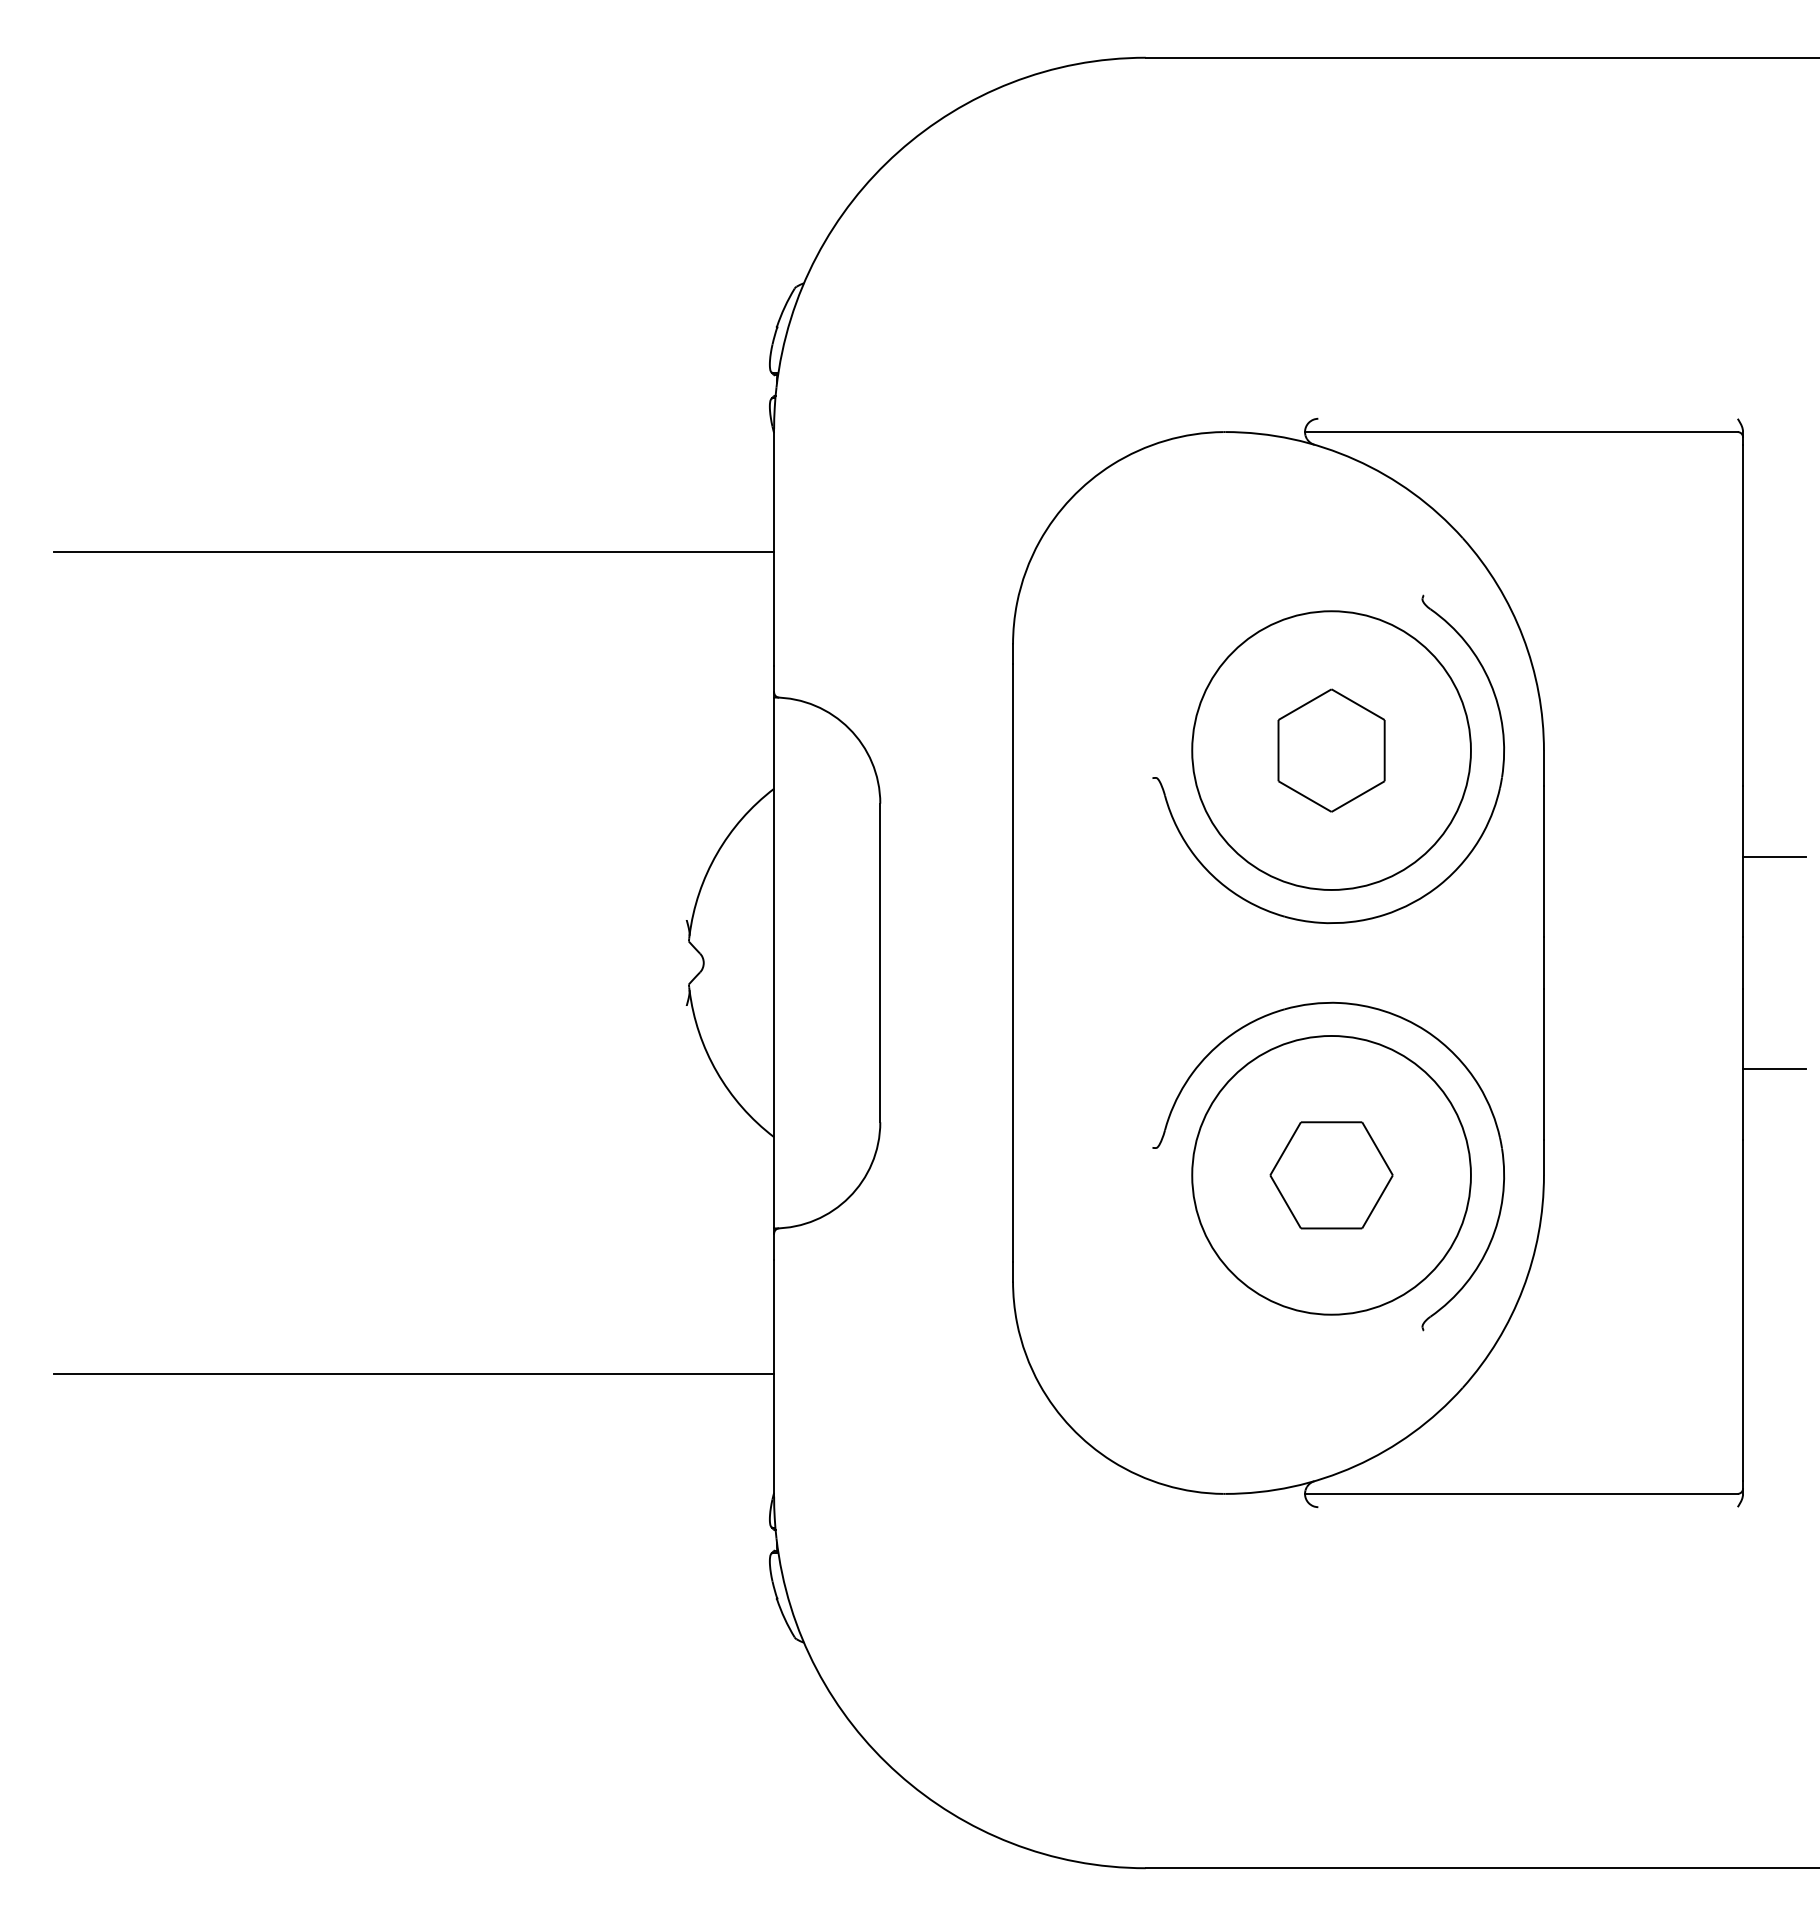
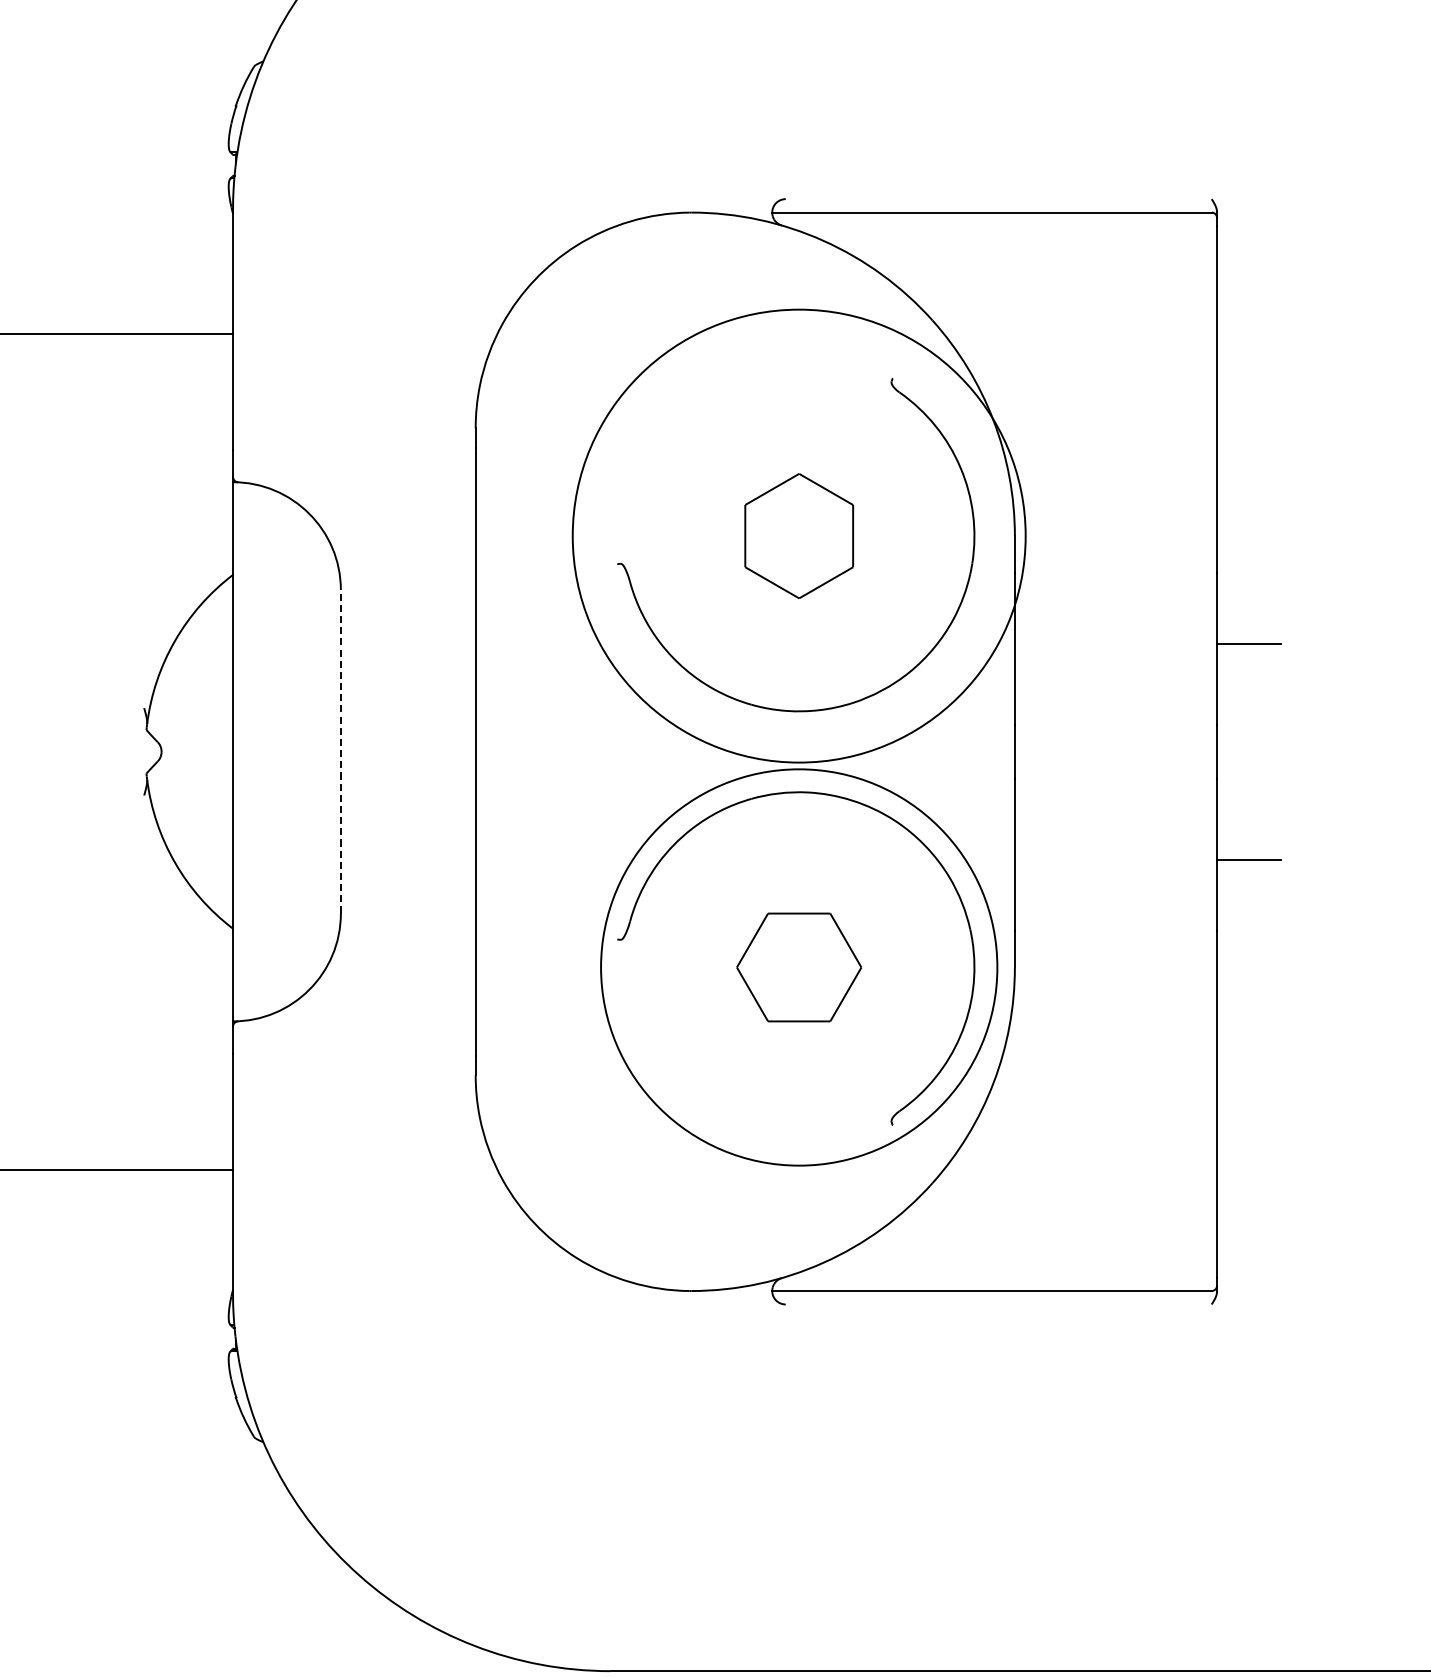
circle: (1331, 750) -> (799, 536), size x1.6
line: (880, 962) -> (341, 751), solid -> dashed
circle: (1331, 1174) -> (799, 966), size x1.4

